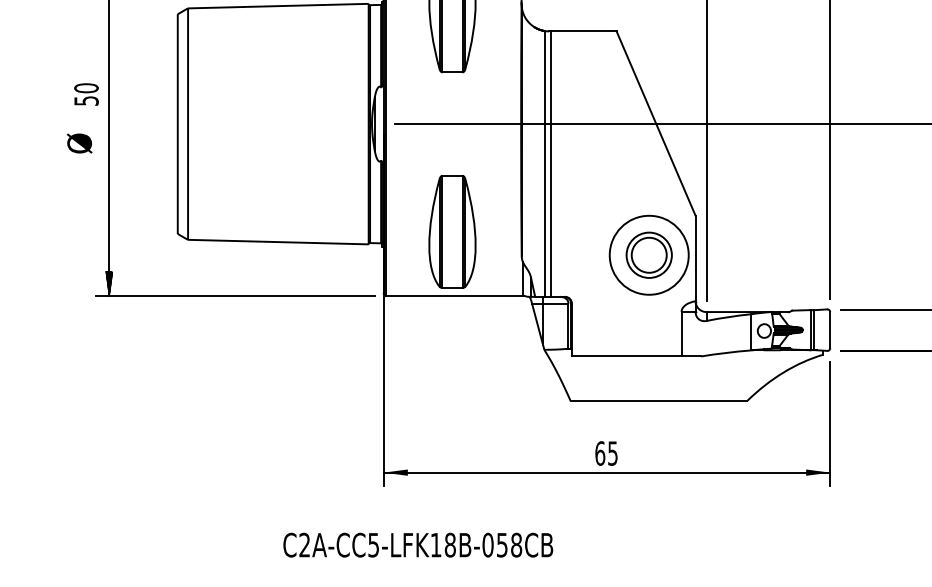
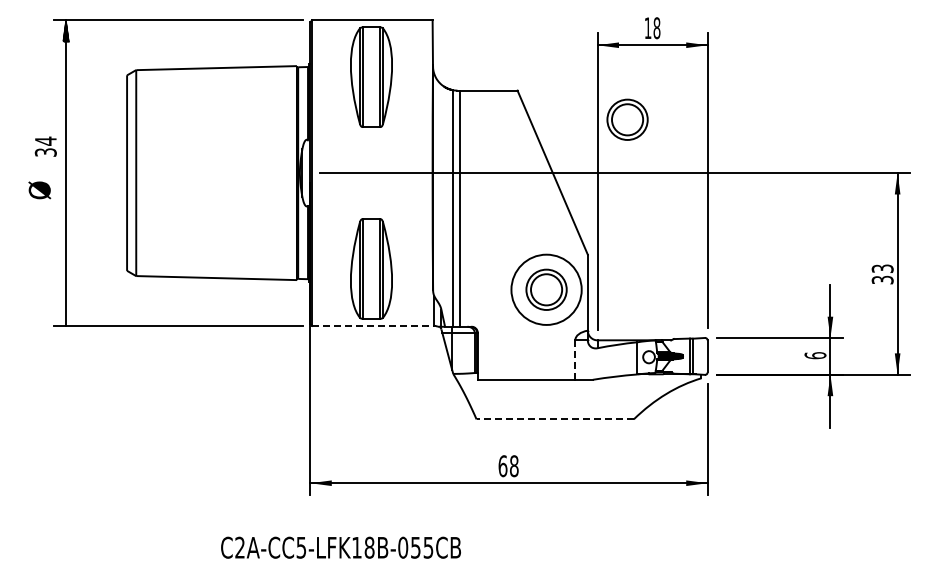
part: (740, 63) -> (627, 119), added
text: (86, 94) -> (45, 146), 50 -> 34
hatch: (108, 283) -> (65, 314), removed
line: (454, 295) -> (373, 325), solid -> dashed
line: (681, 333) -> (575, 359), solid -> dashed
line: (659, 401) -> (555, 419), solid -> dashed
text: (613, 453) -> (514, 466), 65 -> 68
text: (516, 544) -> (428, 547), C2A-CC5-LFK18B-058CB -> C2A-CC5-LFK18B-055CB

